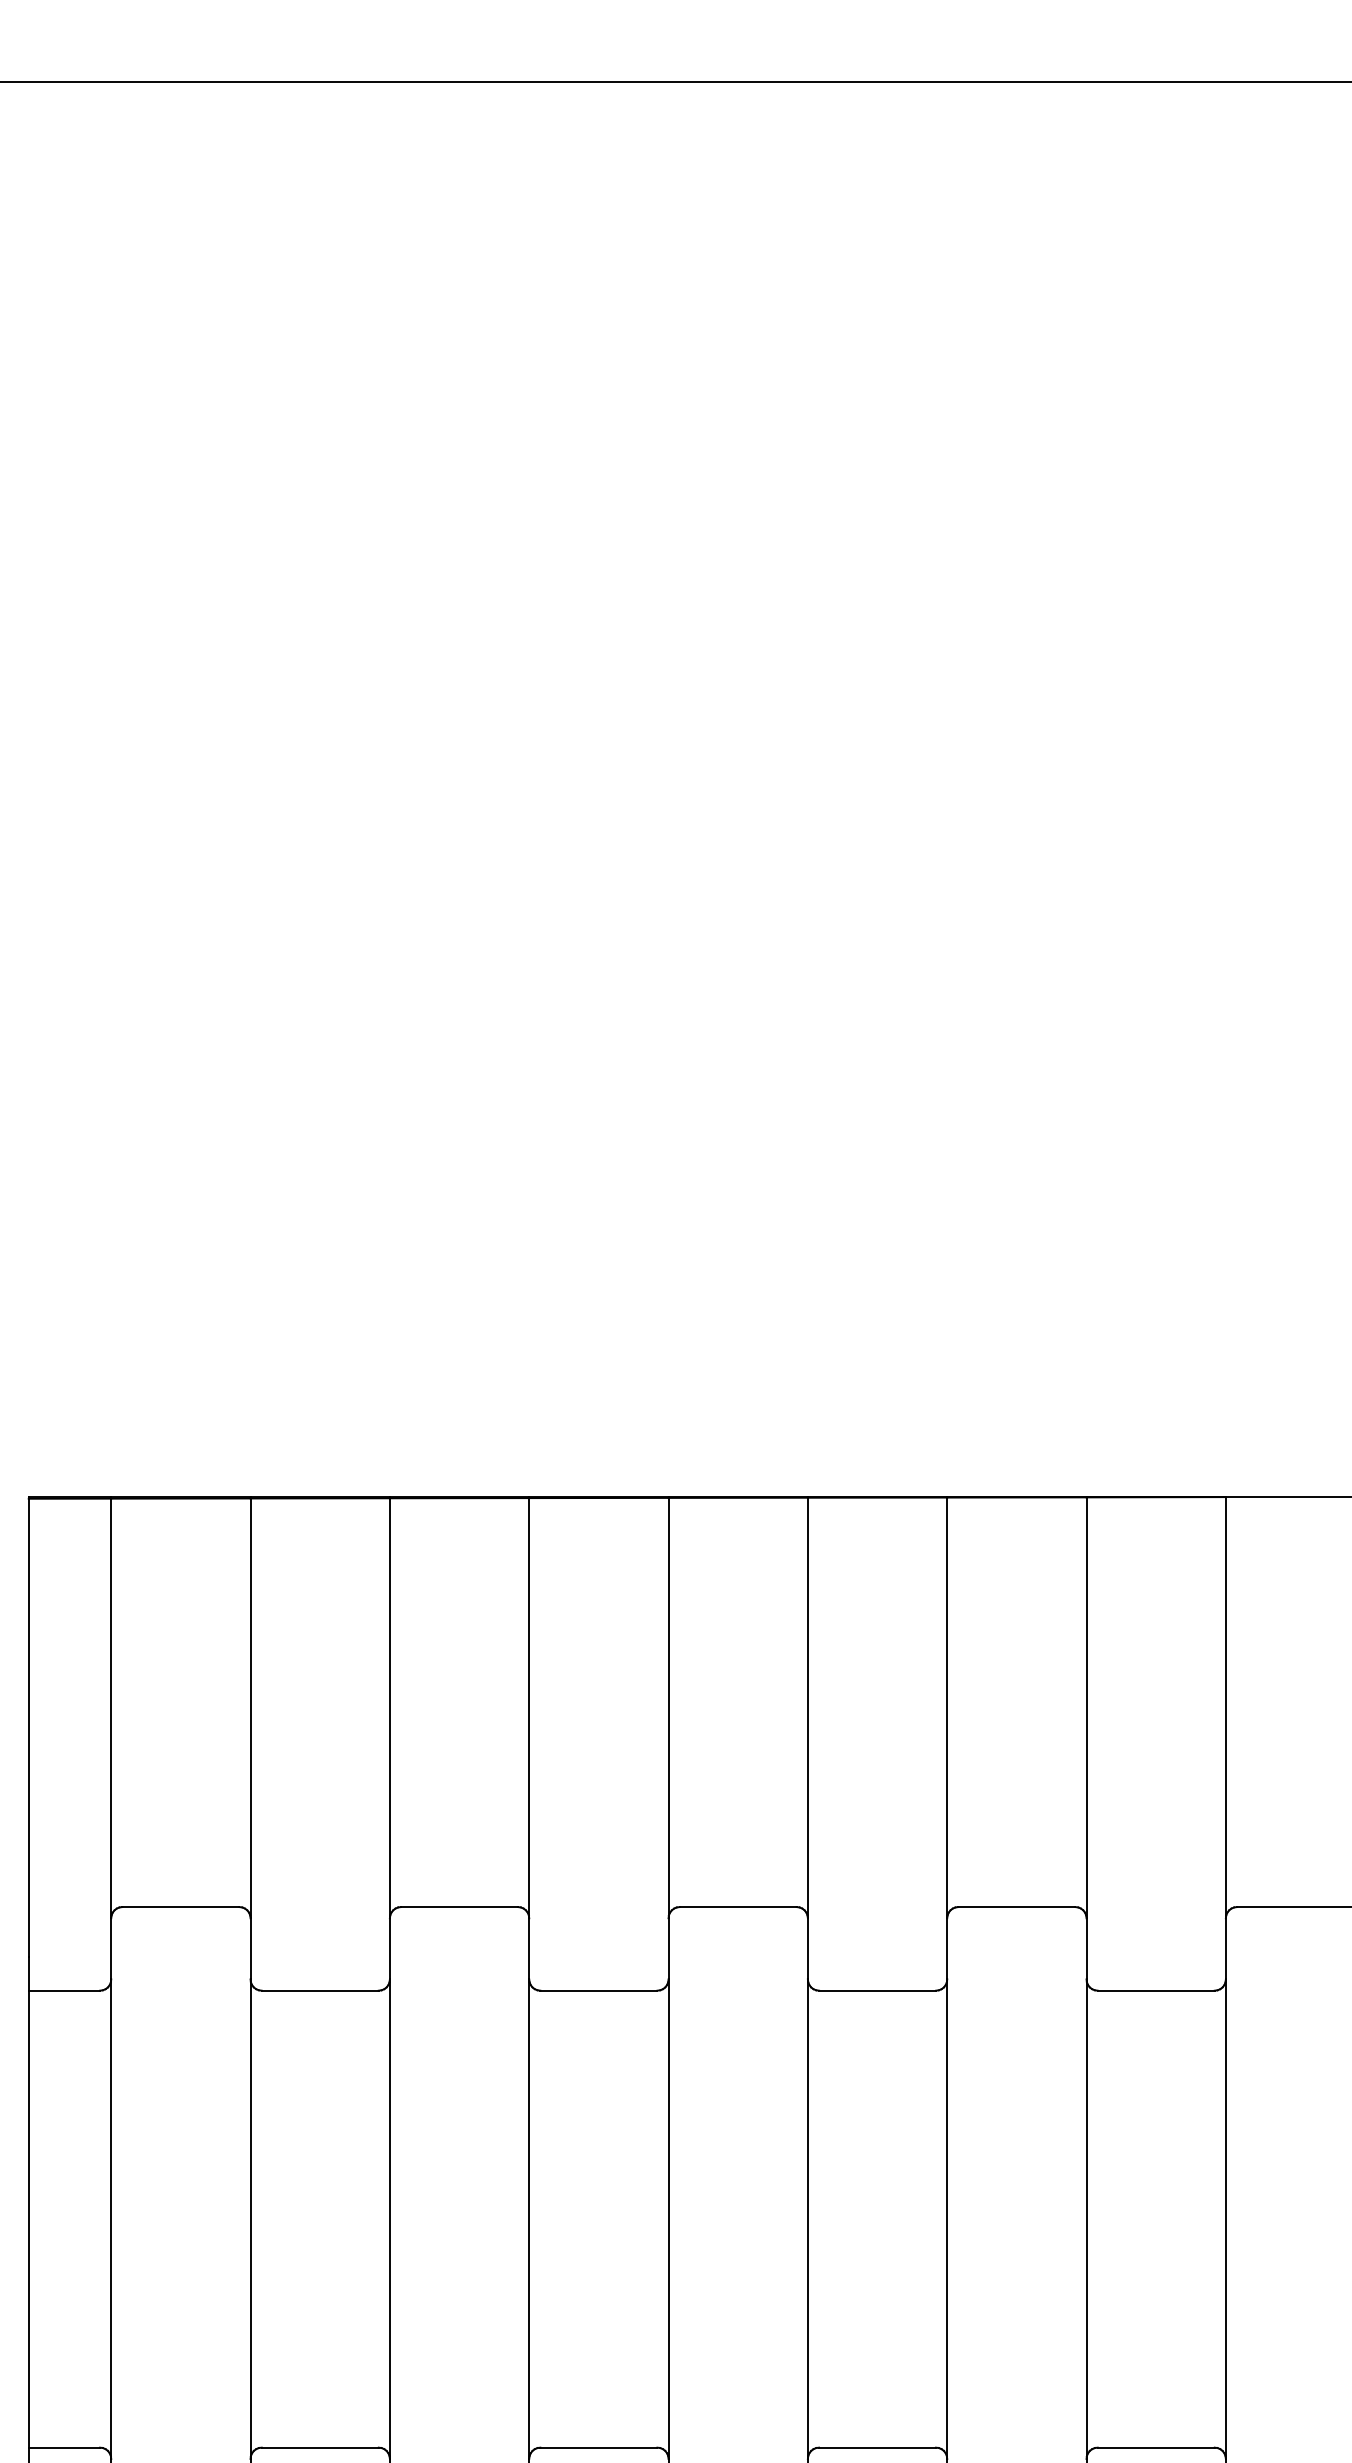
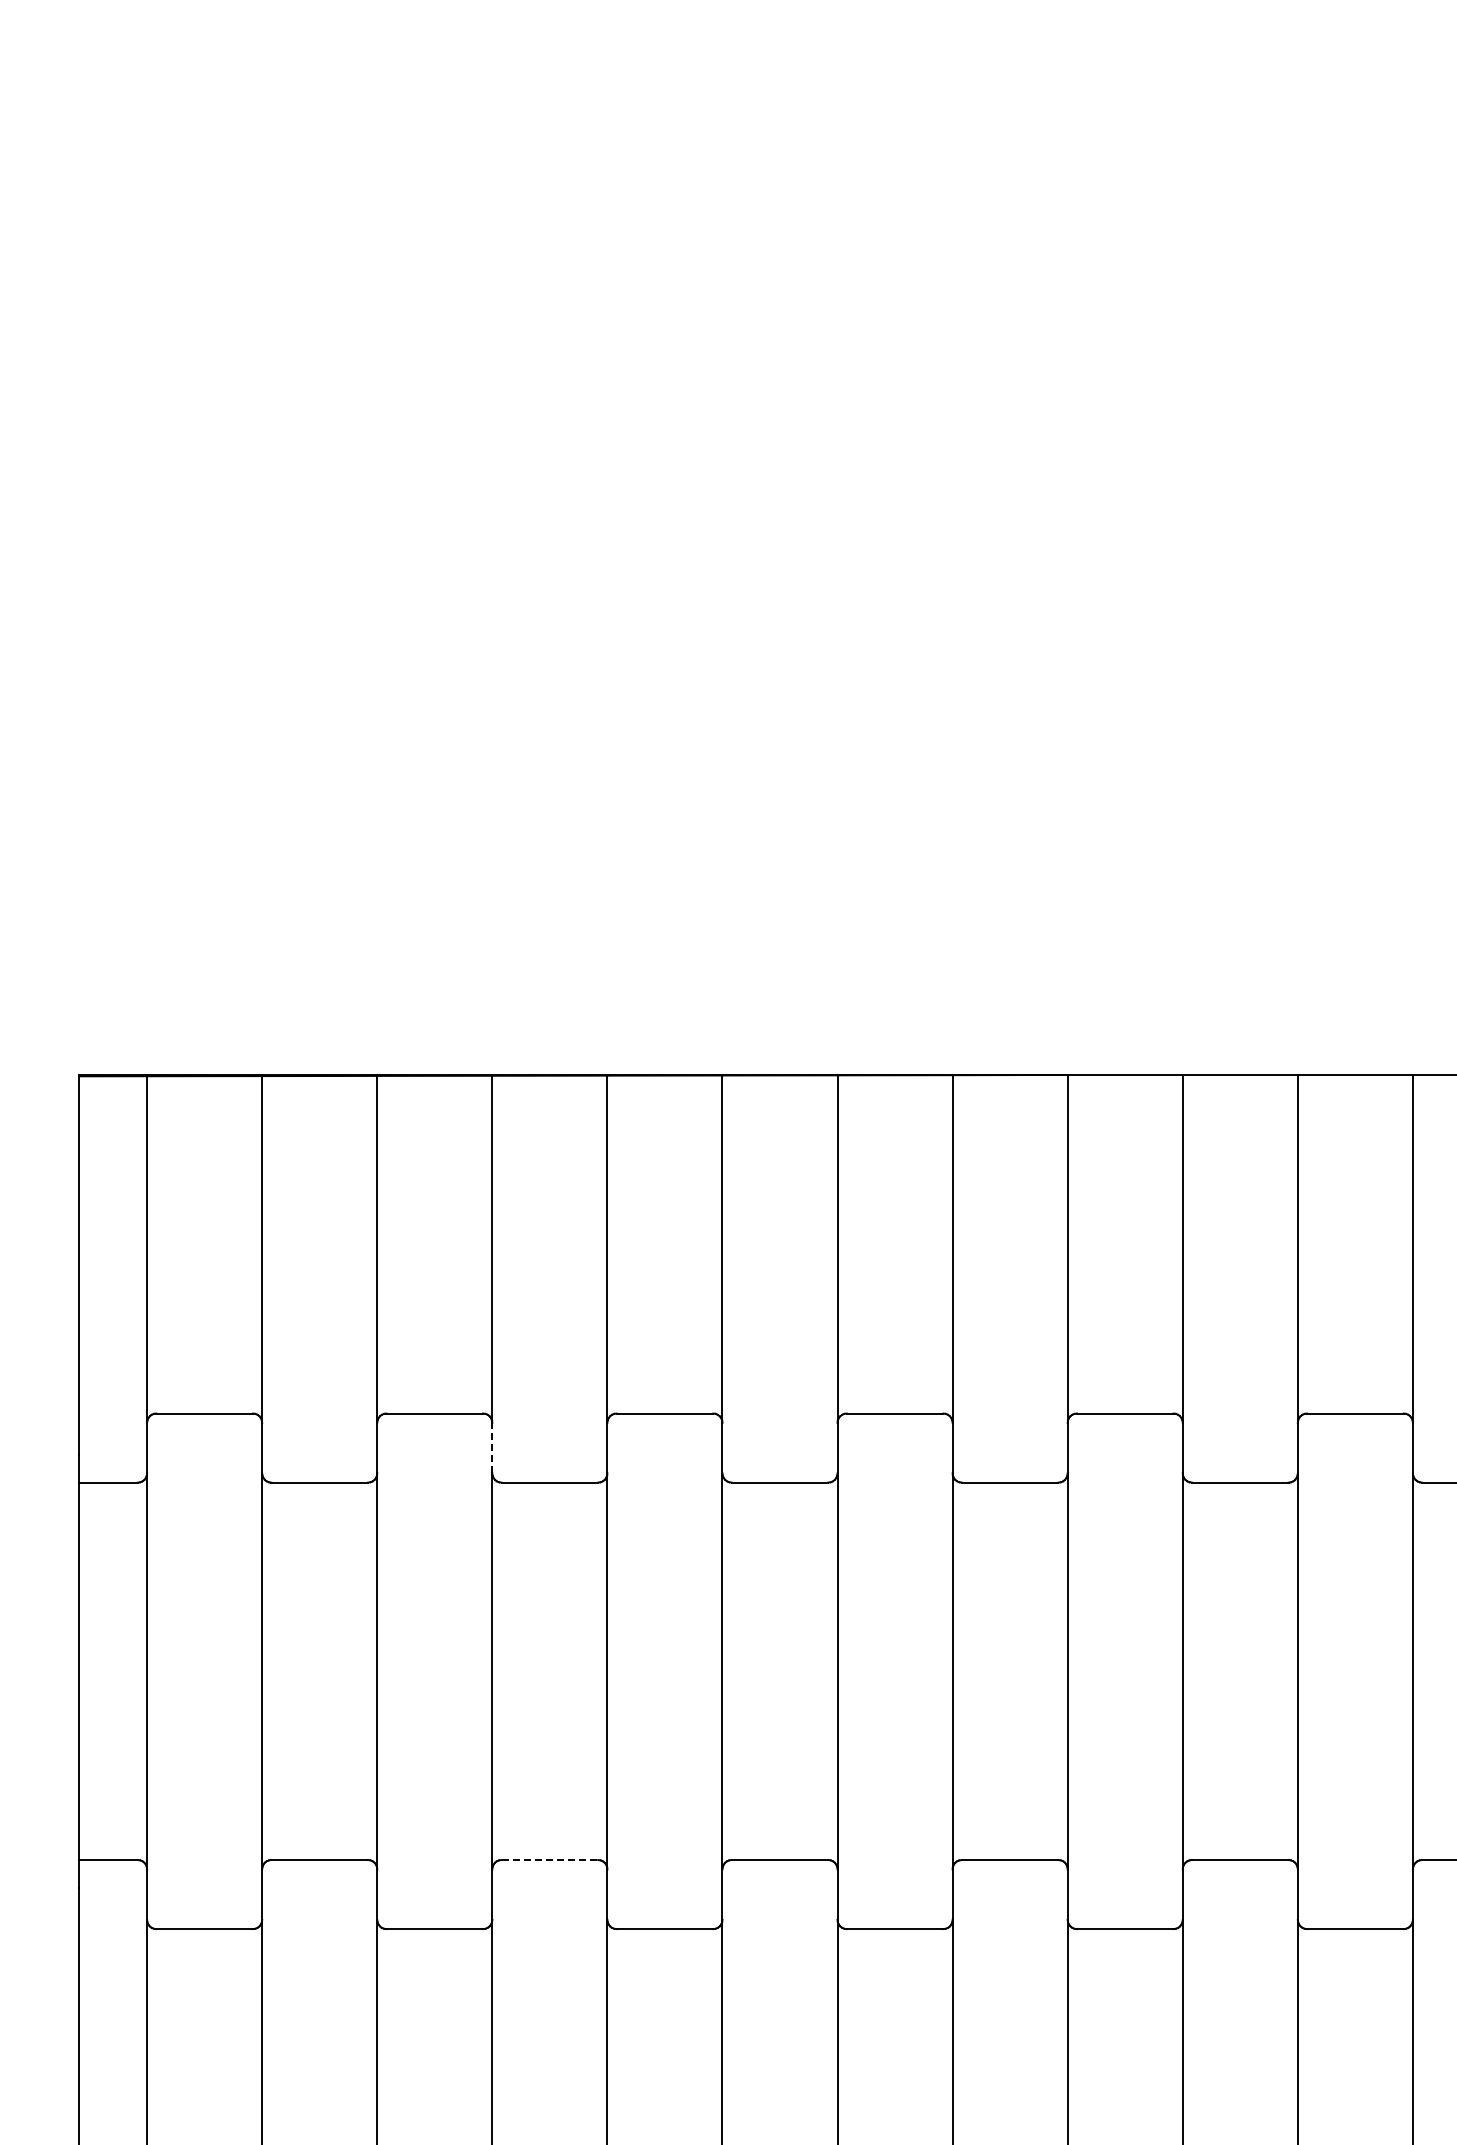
line: (529, 1948) -> (492, 1447), solid -> dashed
line: (599, 2448) -> (550, 1860), solid -> dashed

